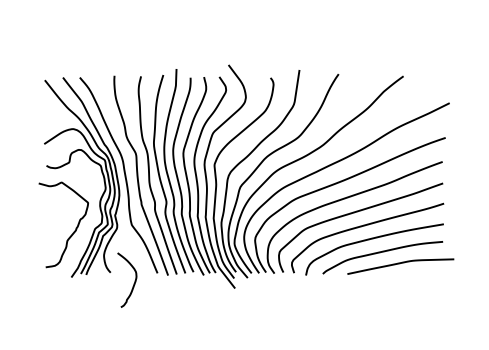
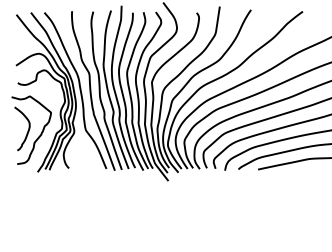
curve: (134, 280) -> (28, 129), moved

